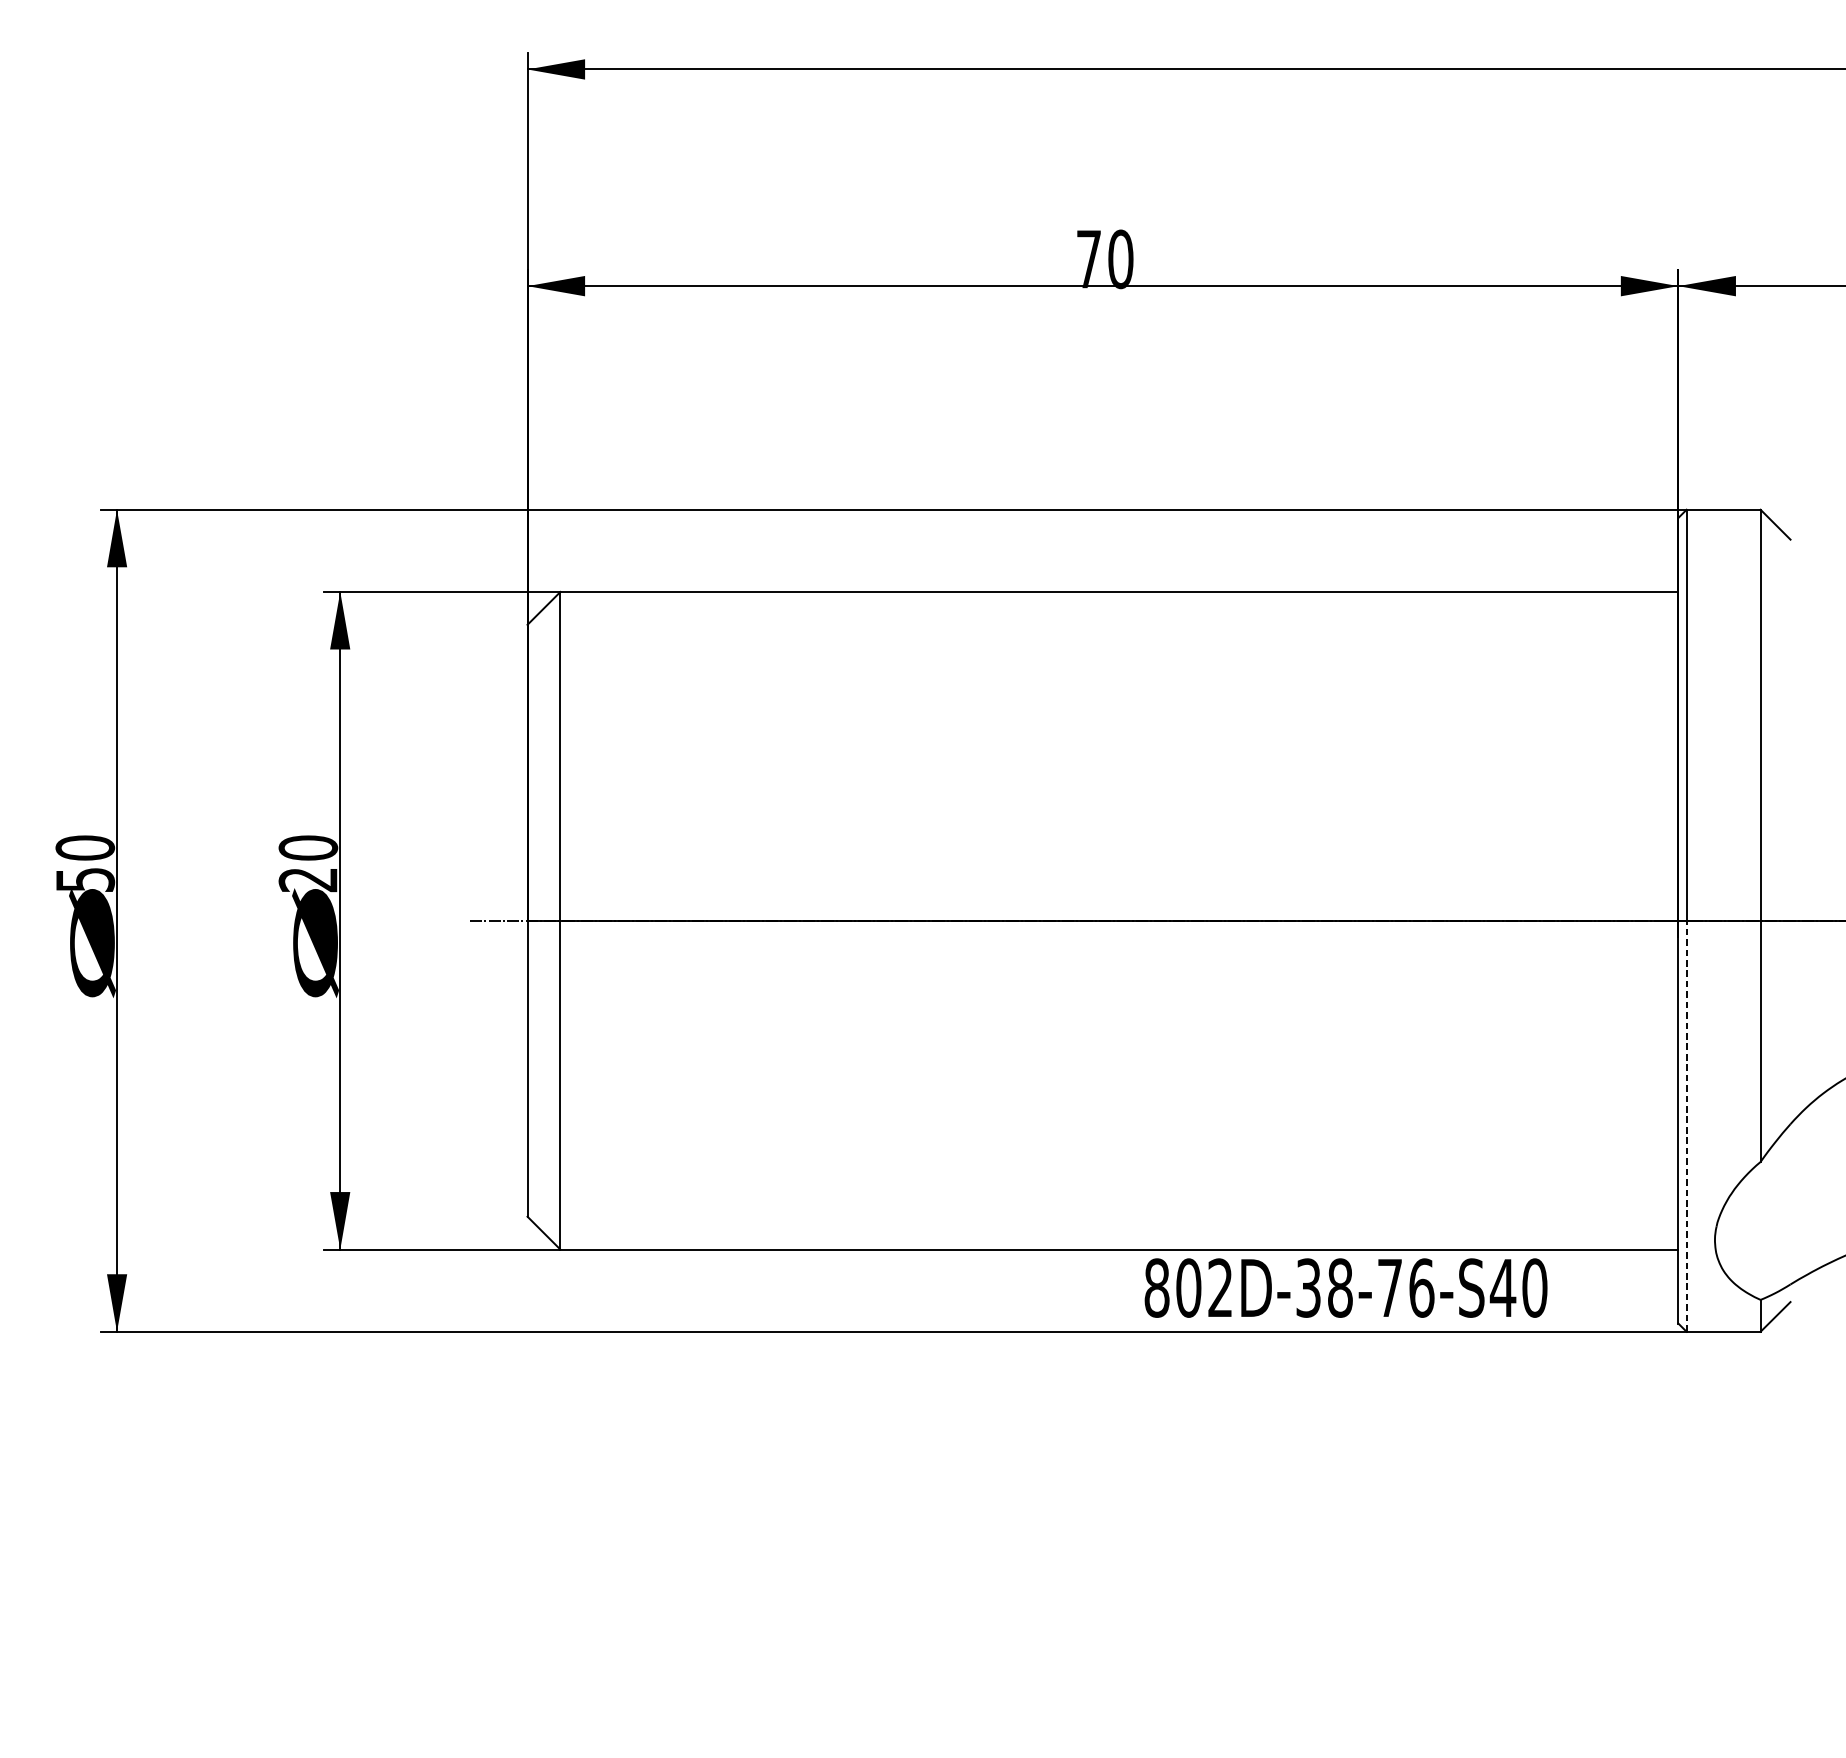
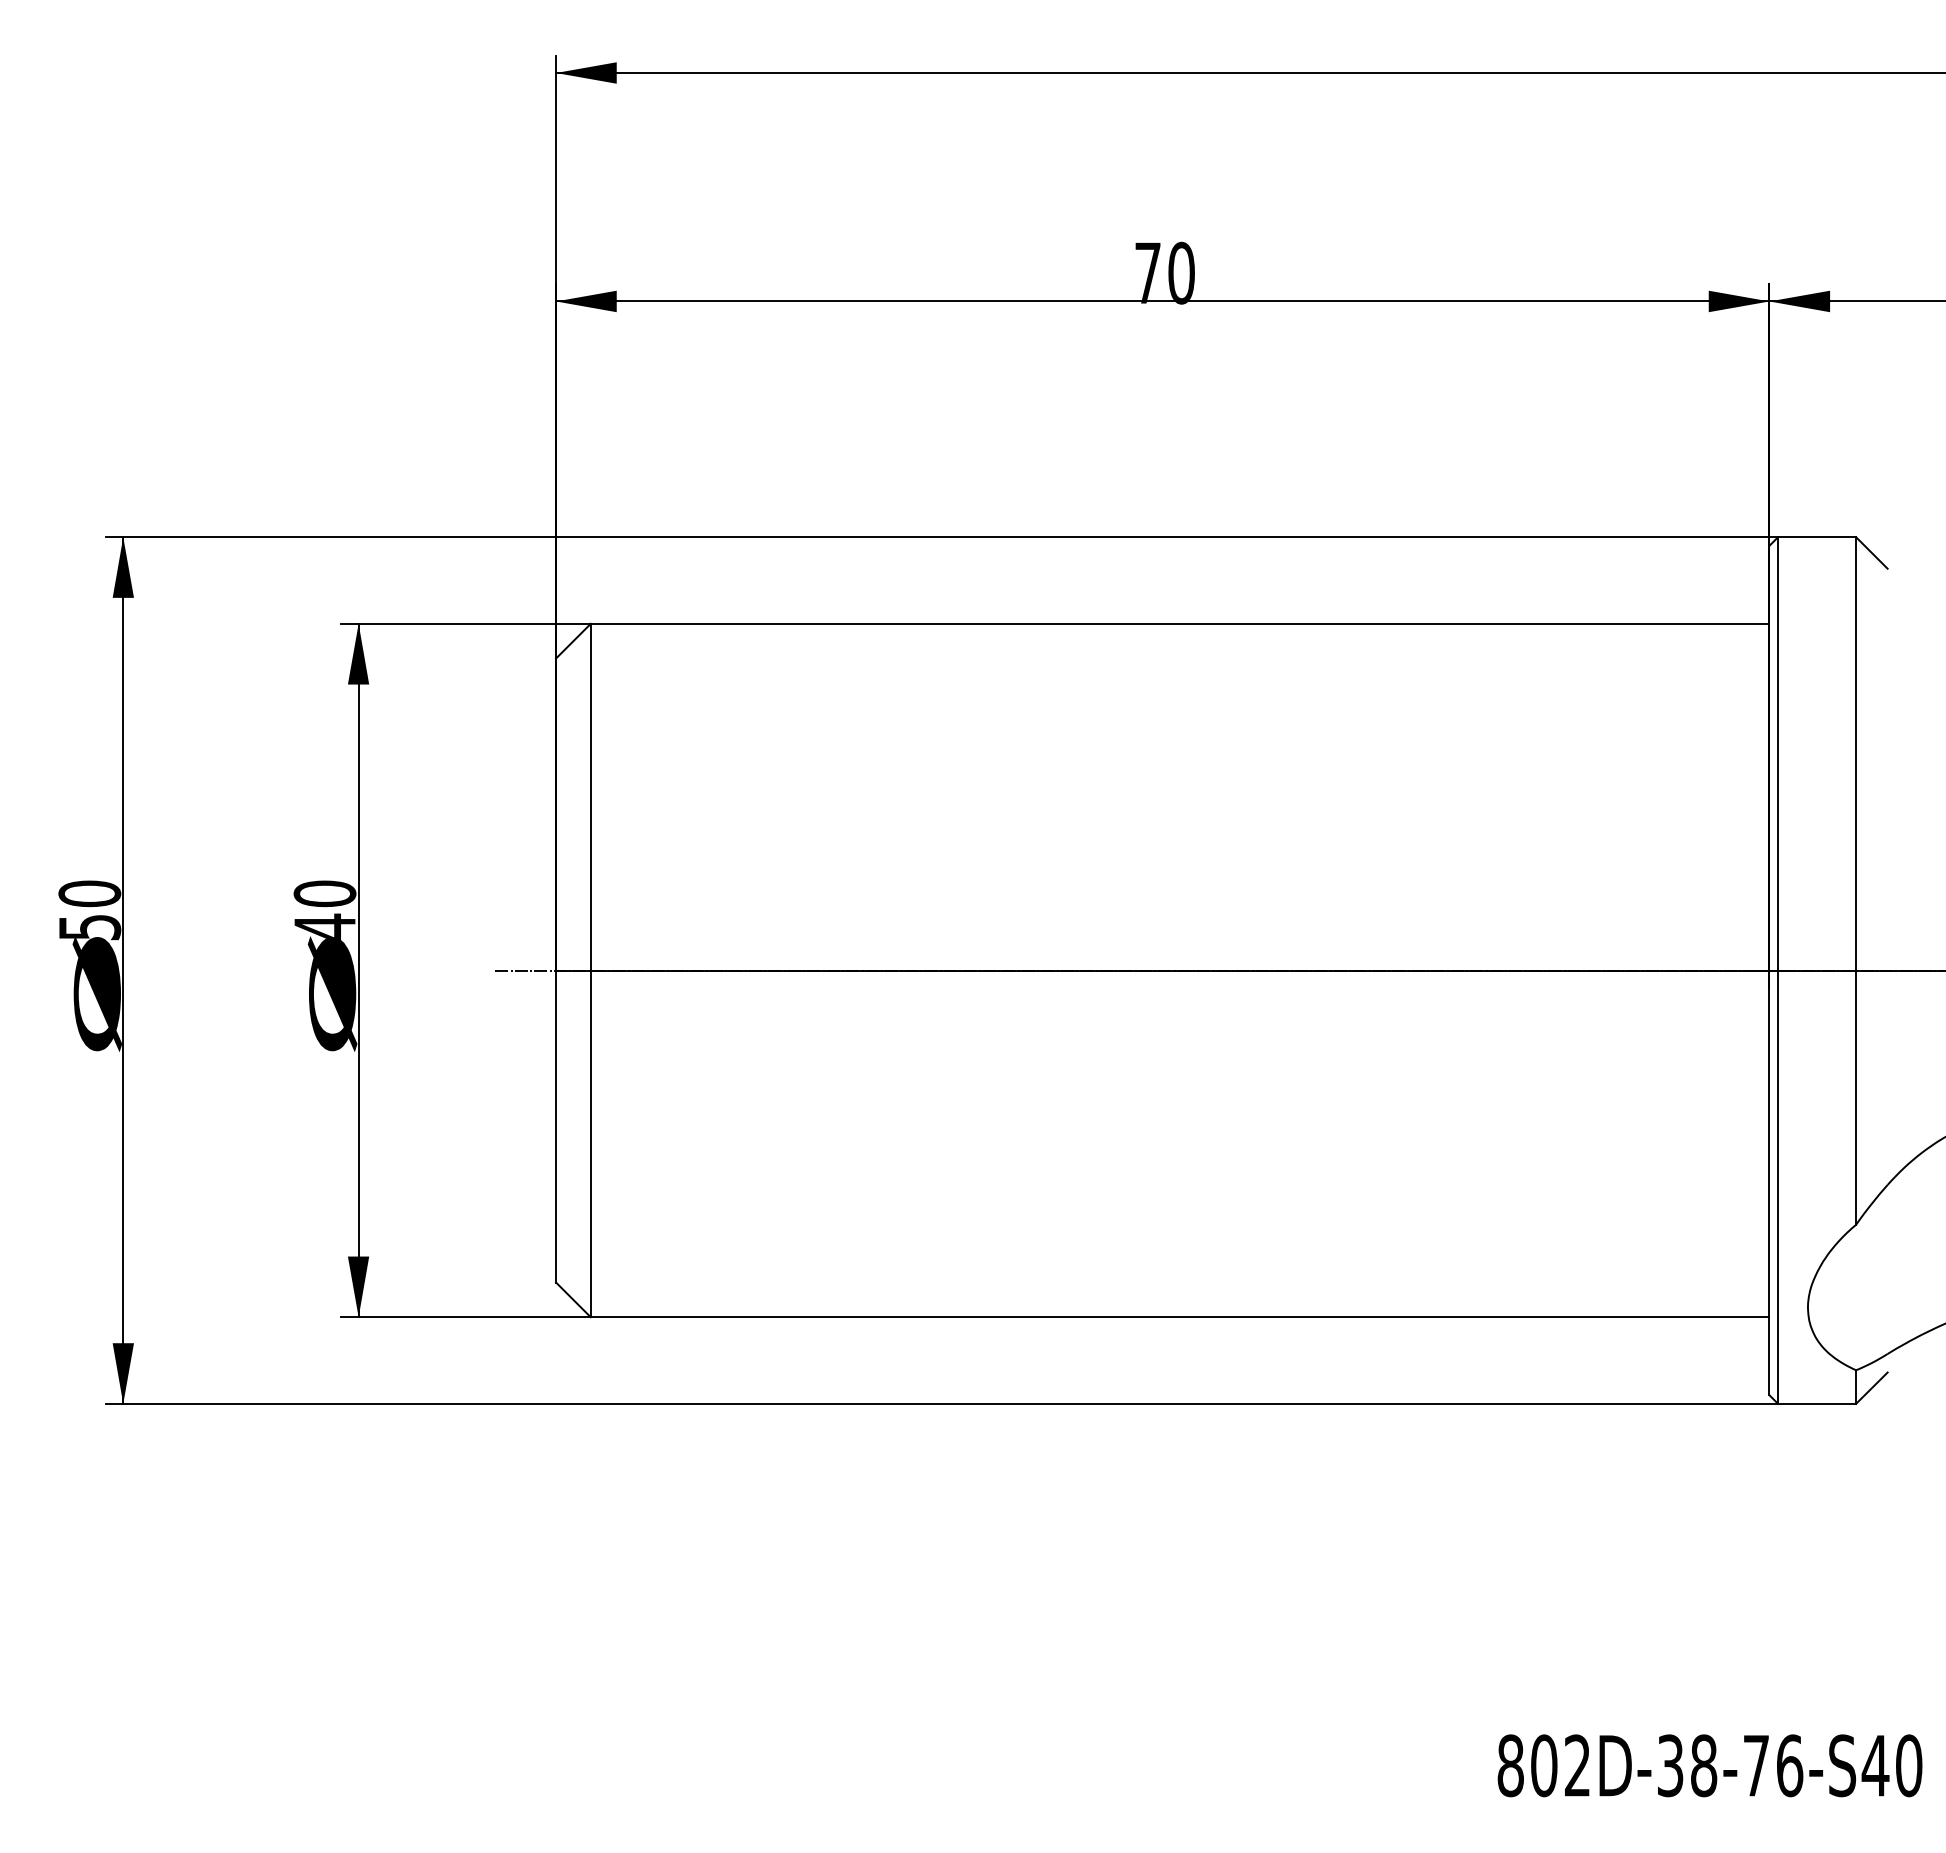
text: (307, 879) -> (324, 926), 20 -> 40
line: (1687, 1126) -> (1778, 1187), dashed -> solid
text: (1345, 1287) -> (1709, 1765), moved

